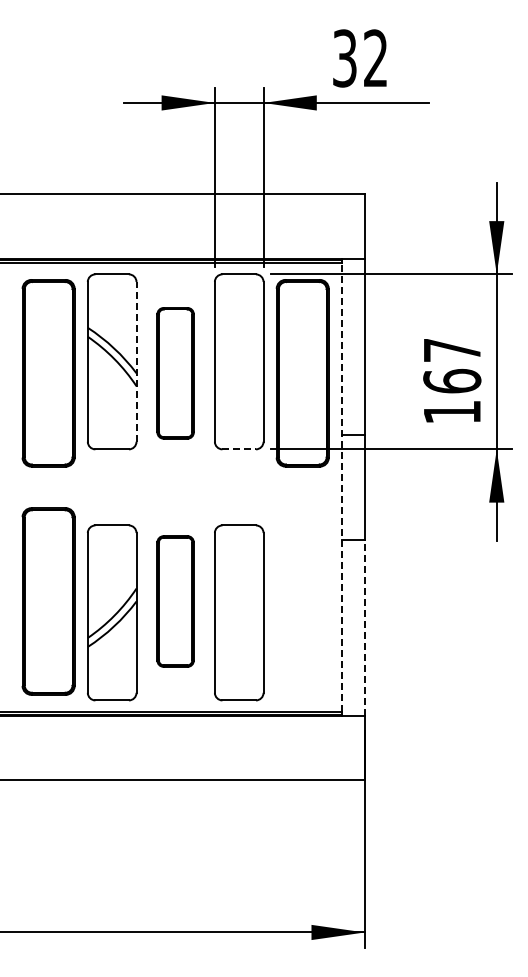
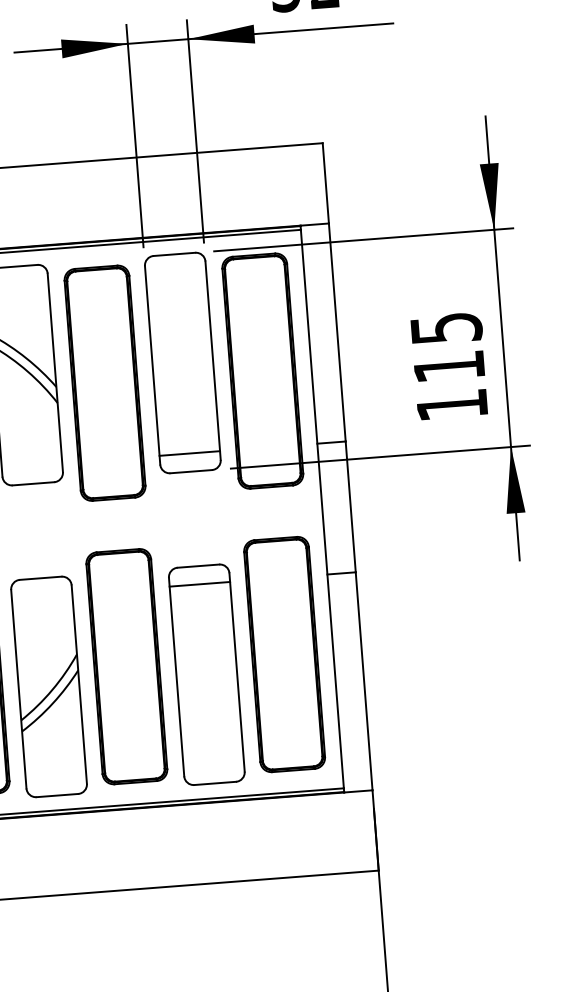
line: (136, 361) -> (55, 372), dashed -> solid
text: (452, 366) -> (448, 348), 167 -> 115
part: (175, 373) -> (104, 383), size x1.43
line: (238, 434) -> (188, 453), added
line: (239, 449) -> (191, 471), dashed -> solid
line: (341, 487) -> (321, 509), dashed -> solid
line: (238, 540) -> (199, 584), added
part: (175, 601) -> (126, 666), size x1.43
part: (302, 601) -> (284, 654), added
line: (364, 627) -> (363, 680), dashed -> solid

